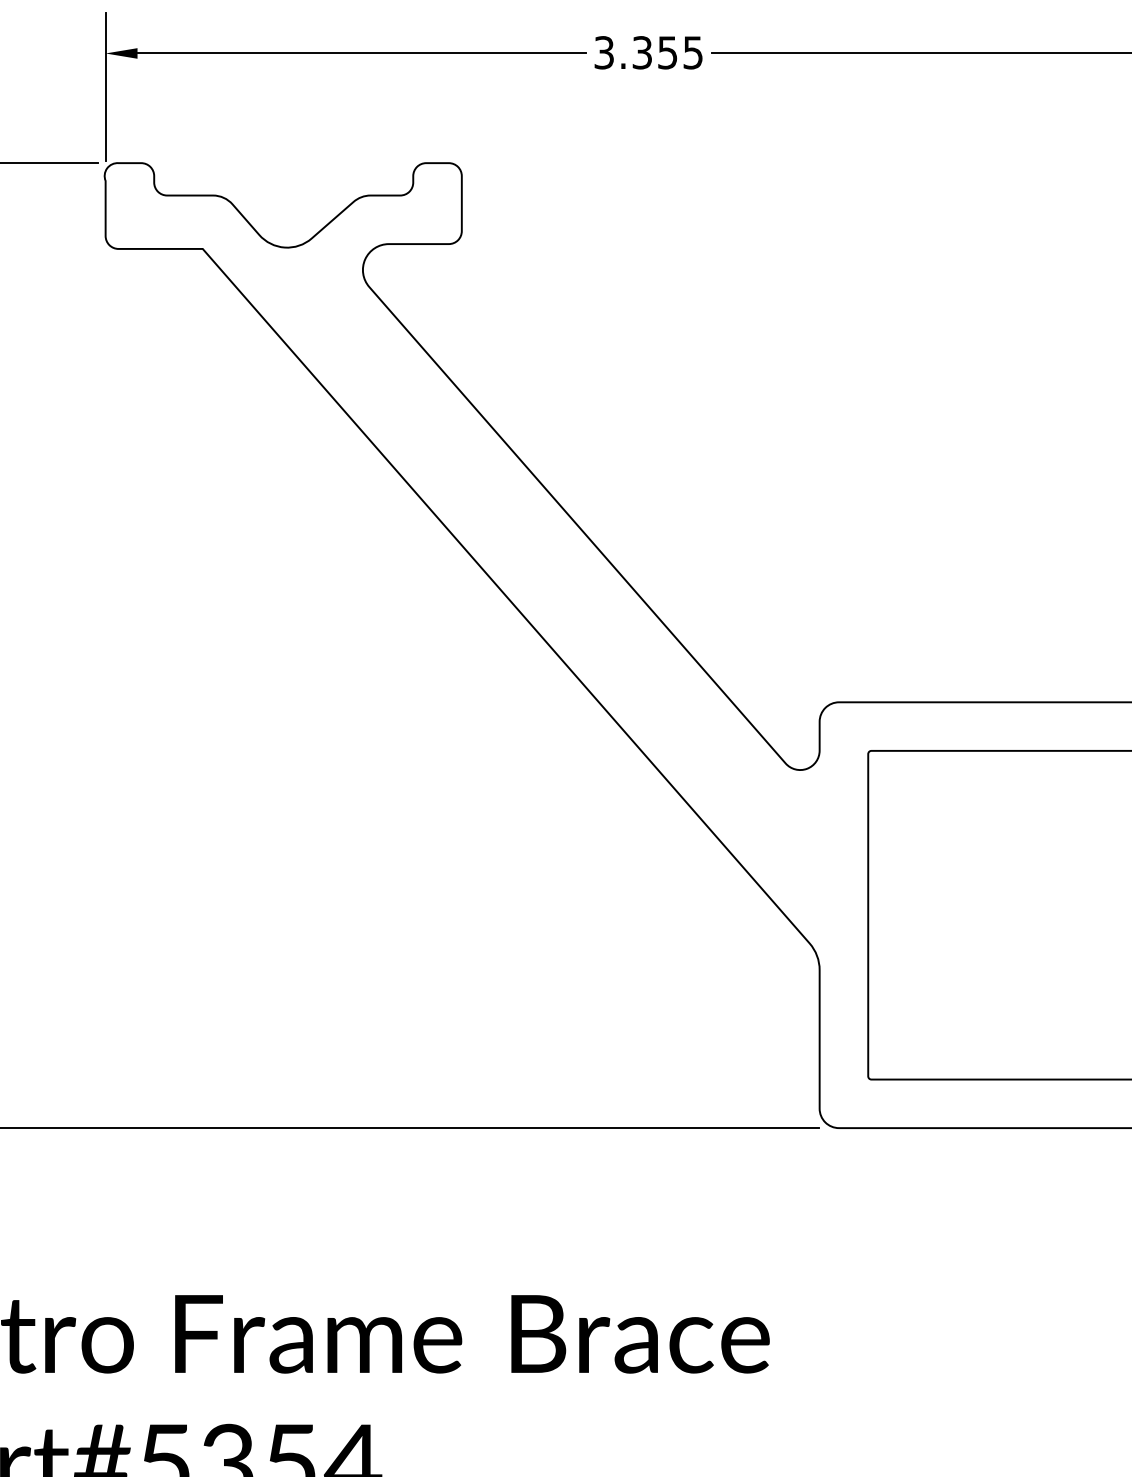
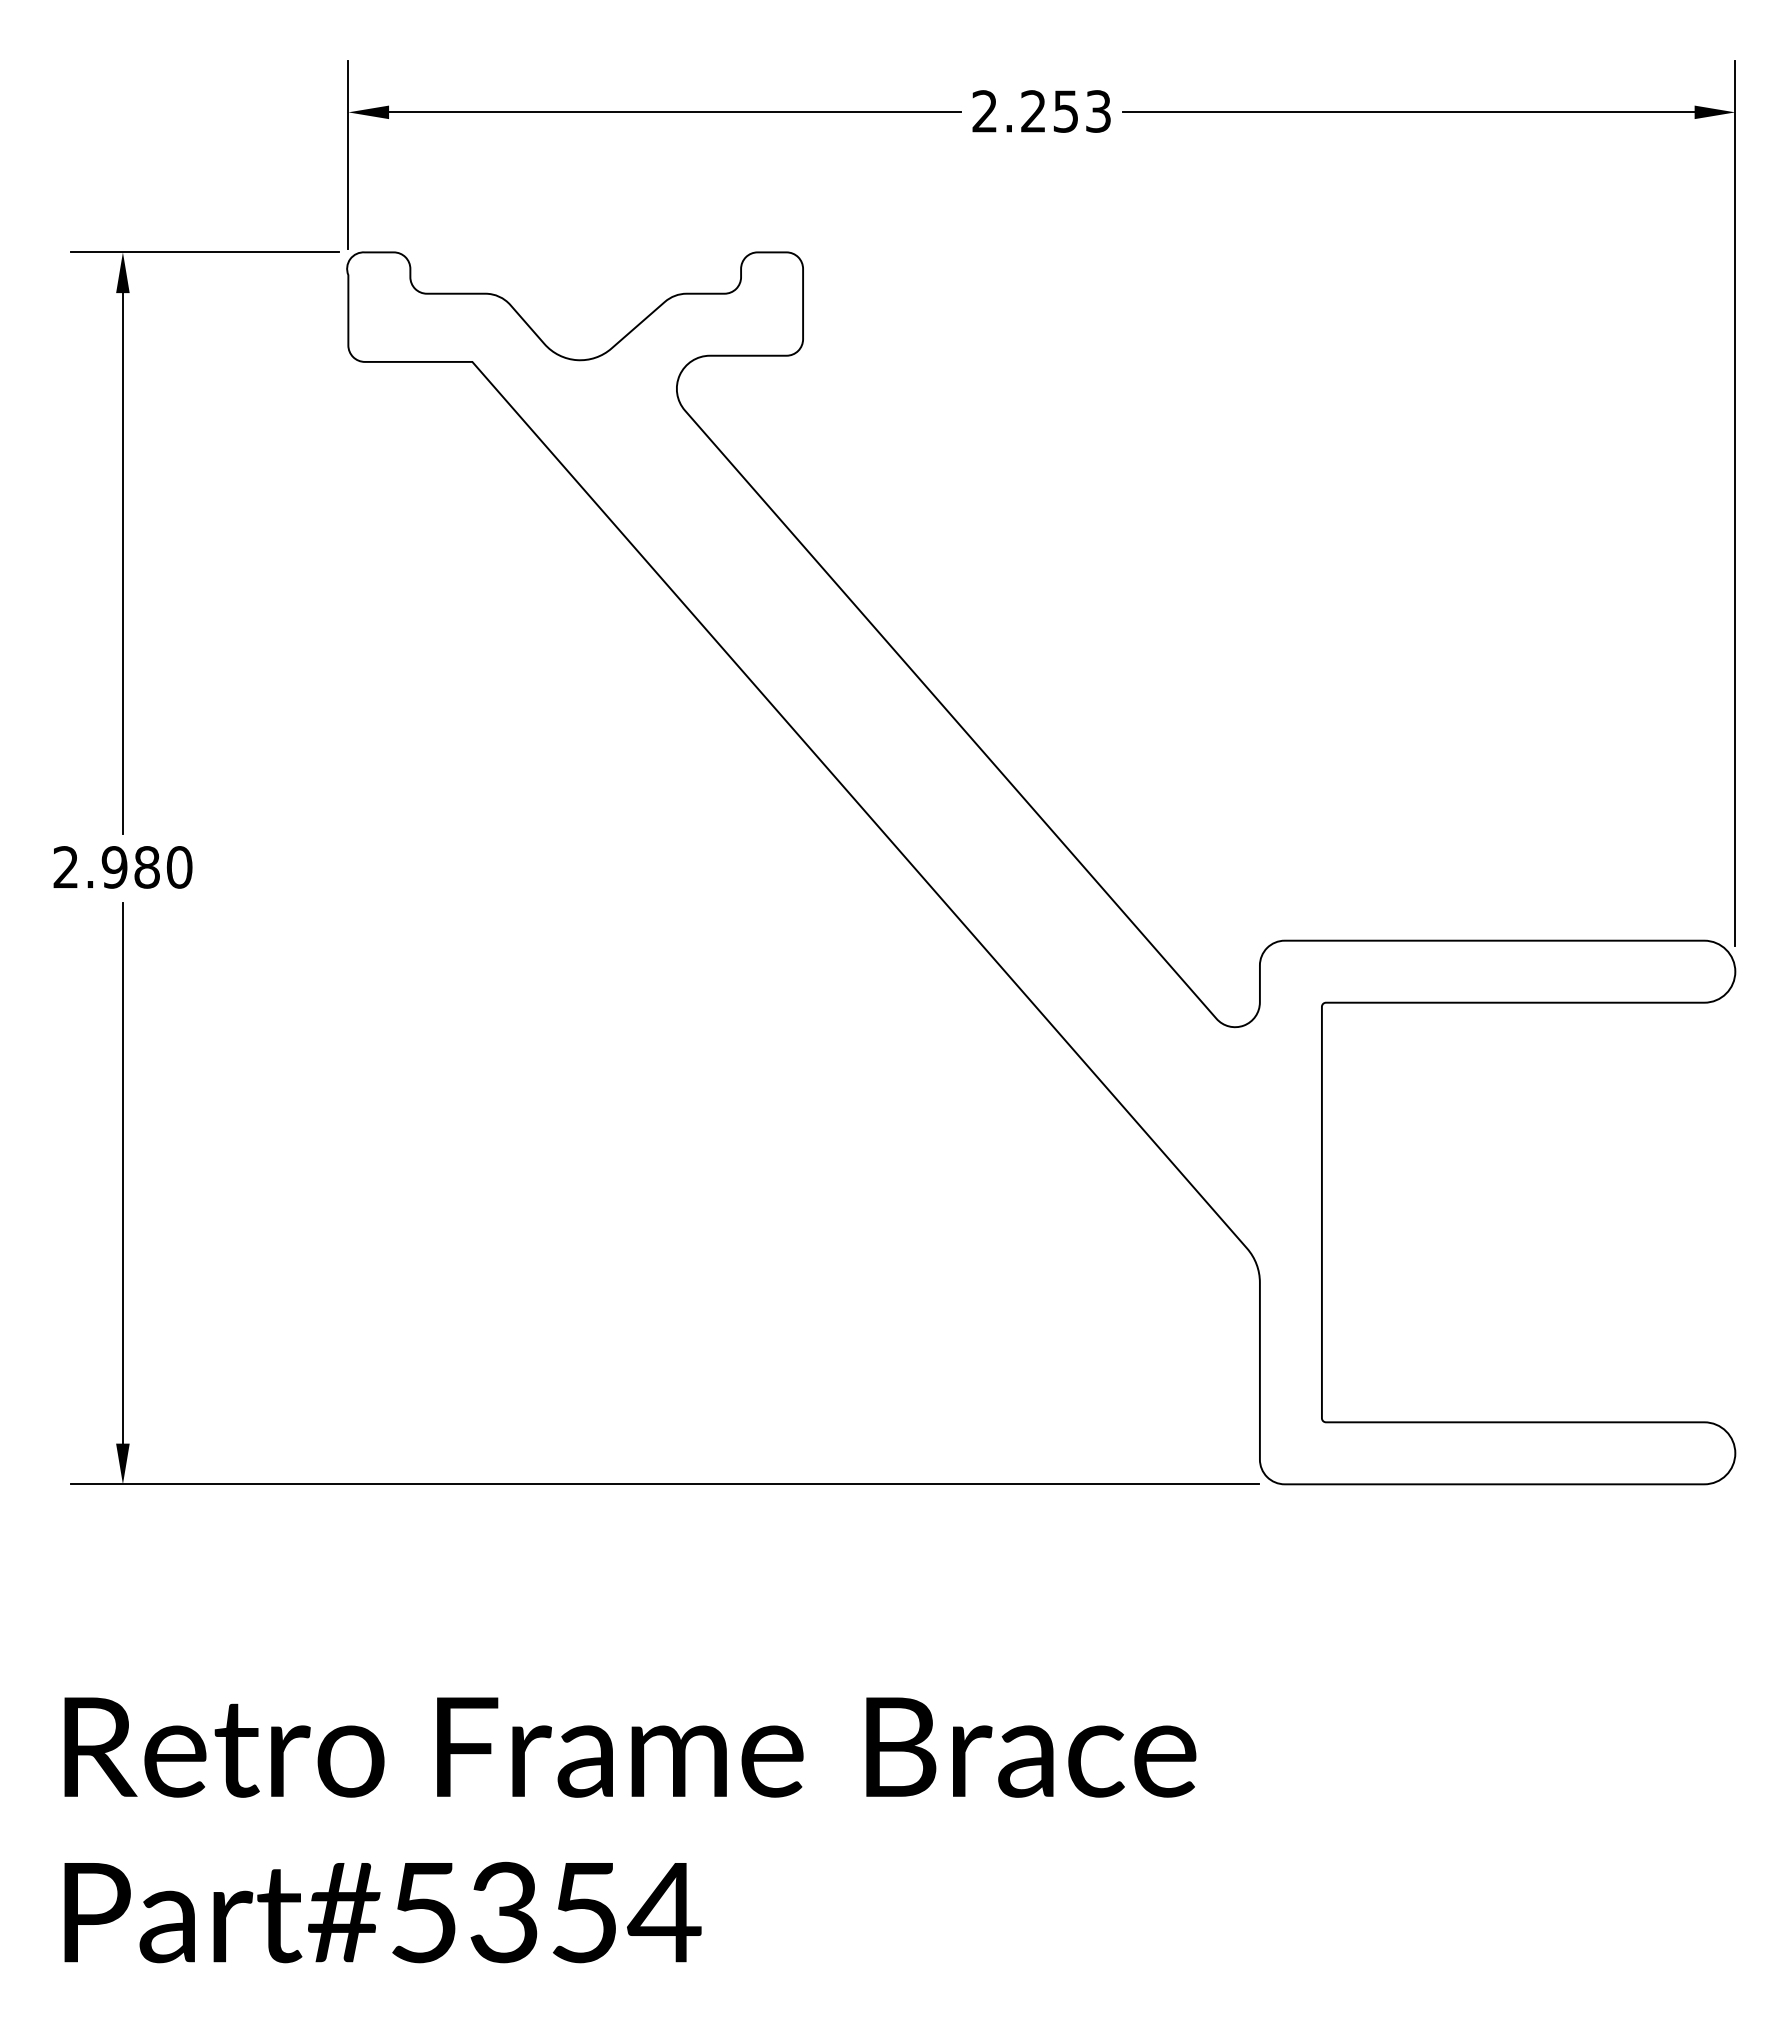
text: (648, 52) -> (1041, 111), 3.355 -> 2.253

